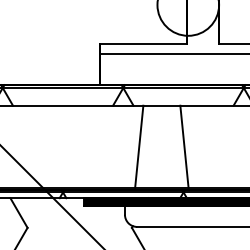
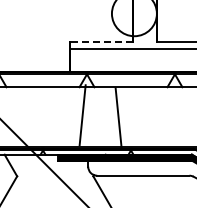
line: (143, 44) -> (101, 42), solid -> dashed
line: (139, 147) -> (82, 115), moved
line: (184, 147) -> (118, 118), moved

